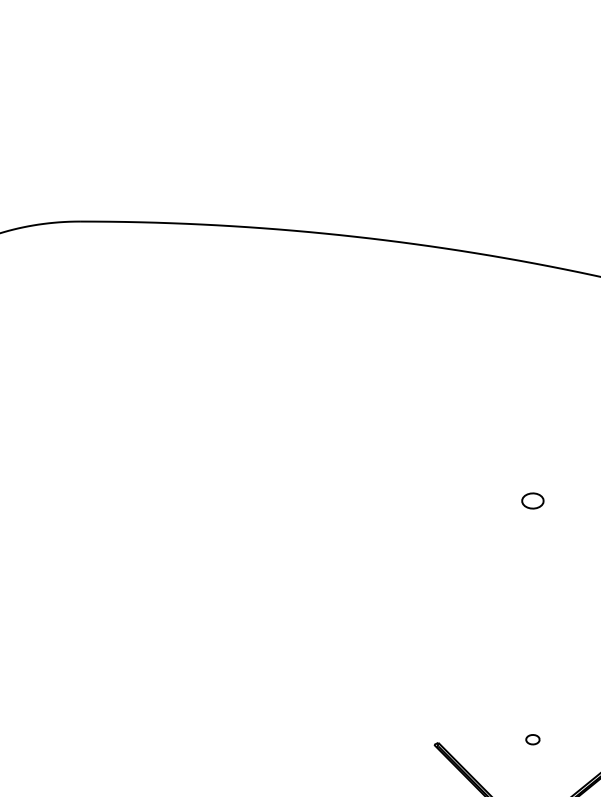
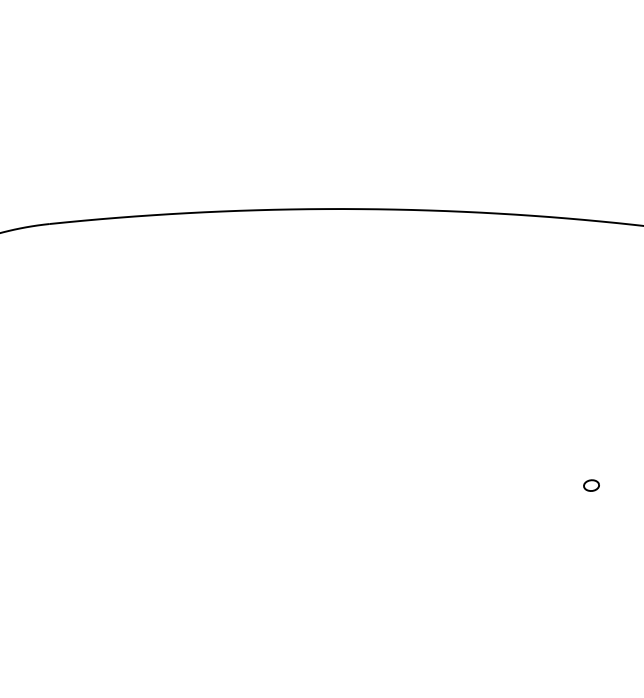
part: (532, 500) -> (590, 485), size x0.62

